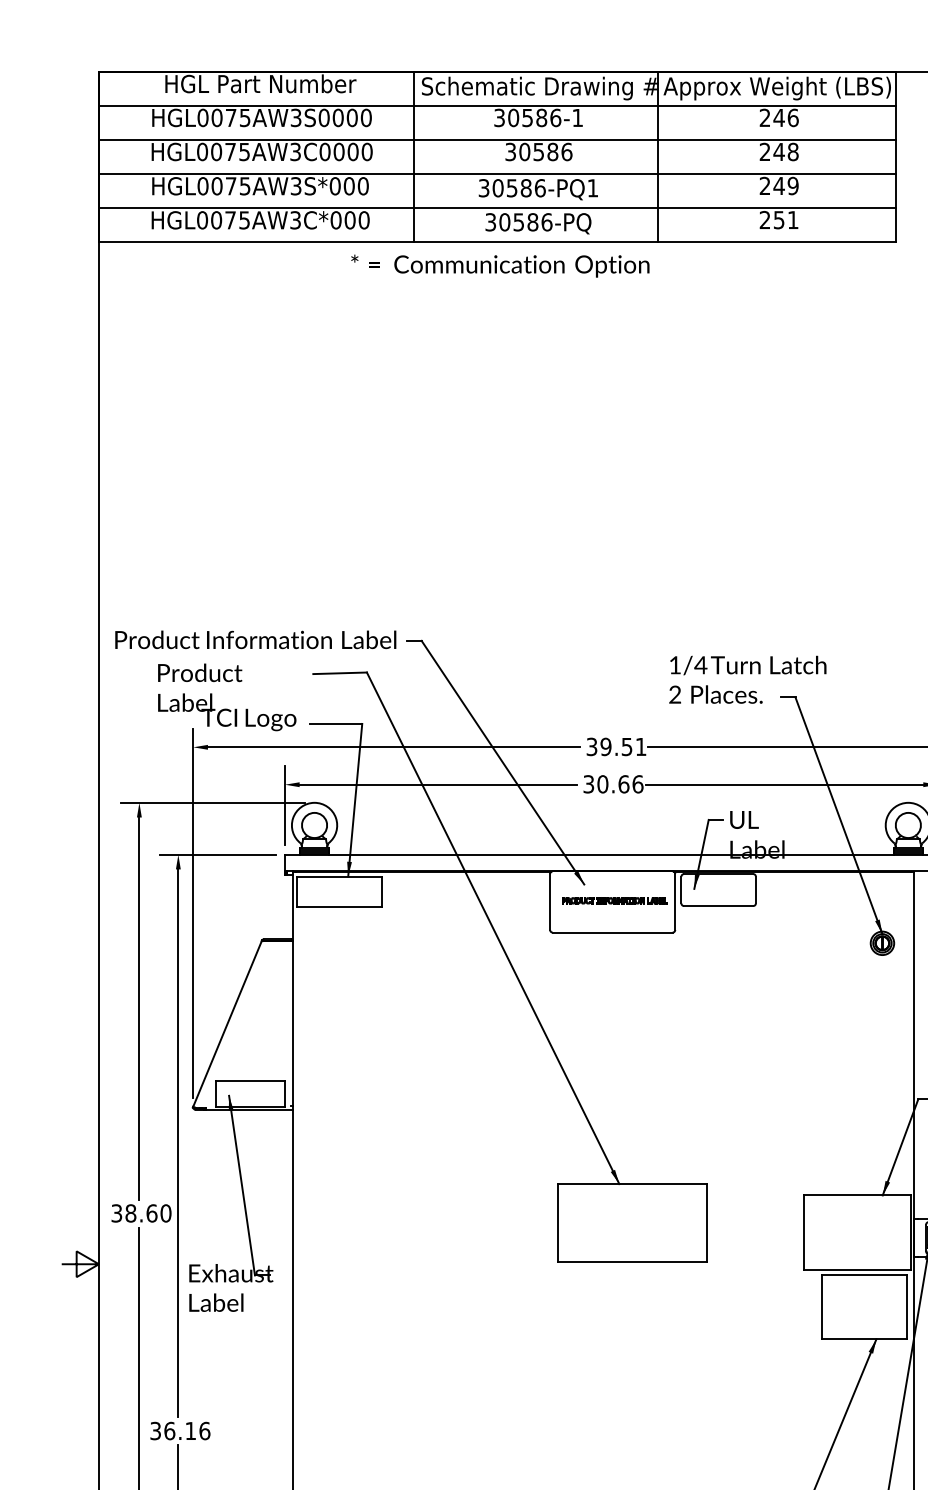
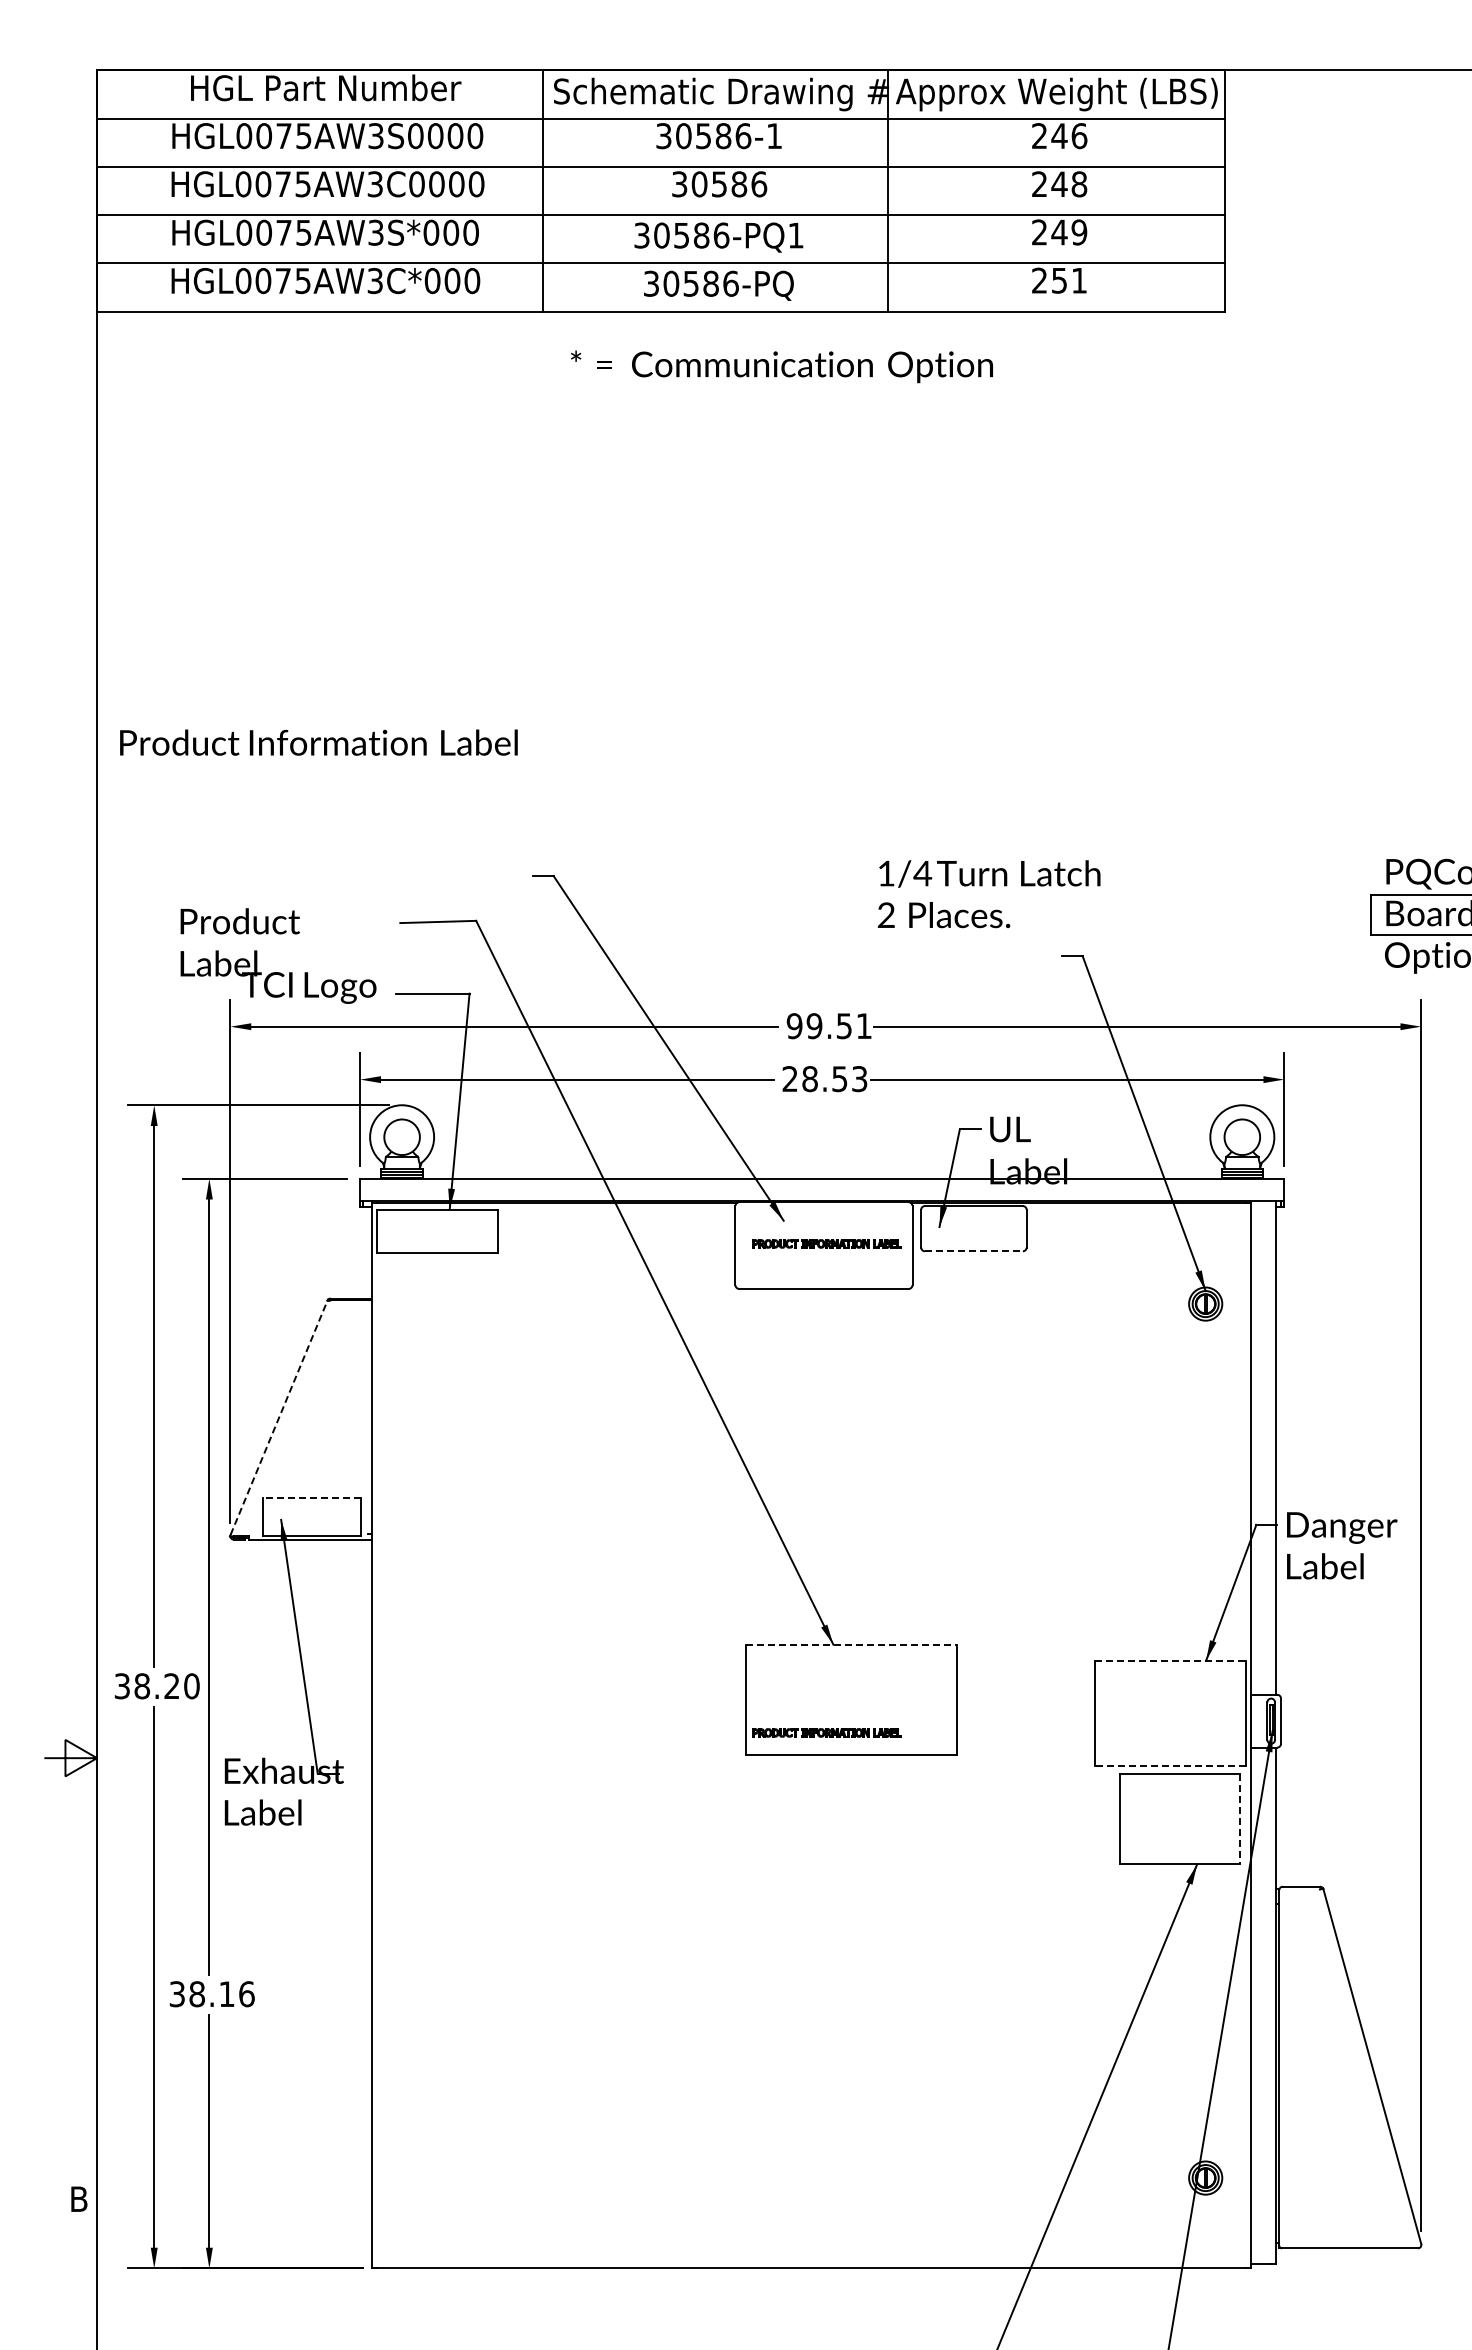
text: (499, 265) -> (781, 366), moved
text: (255, 639) -> (318, 742), moved
text: (748, 680) -> (989, 894), moved
text: (591, 747) -> (794, 1026), 39.51 -> 99.51
text: (613, 784) -> (824, 1079), 30.66 -> 28.53
line: (718, 906) -> (973, 1251), solid -> dashed
line: (227, 1023) -> (279, 1417), solid -> dashed
line: (250, 1080) -> (311, 1498), solid -> dashed
line: (632, 1183) -> (852, 1644), solid -> dashed
line: (857, 1195) -> (1170, 1660), solid -> dashed
text: (151, 1213) -> (171, 1686), 38.60 -> 38.20
part: (614, 1246) -> (826, 1732), added
line: (856, 1270) -> (1169, 1766), solid -> dashed
line: (907, 1307) -> (1240, 1819), solid -> dashed
text: (169, 1431) -> (197, 1994), 36.16 -> 38.16

